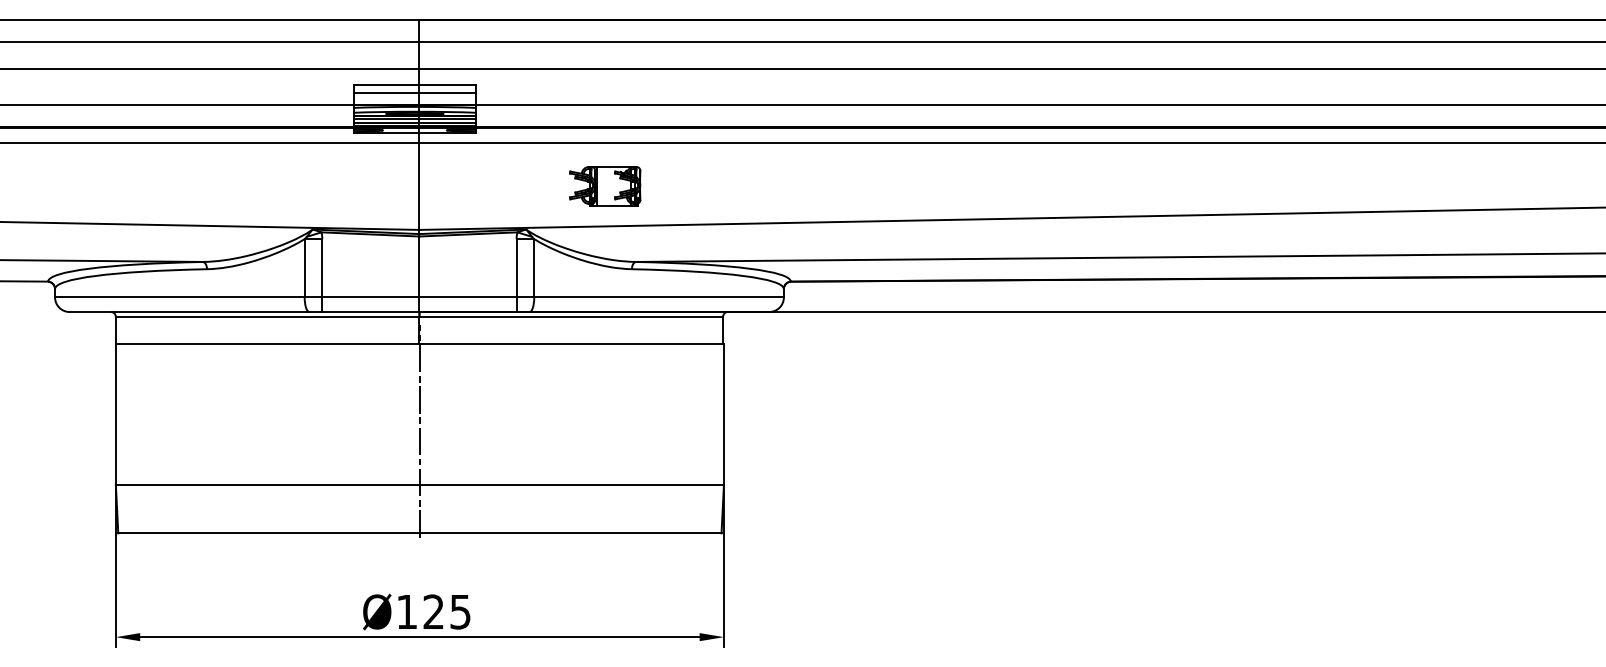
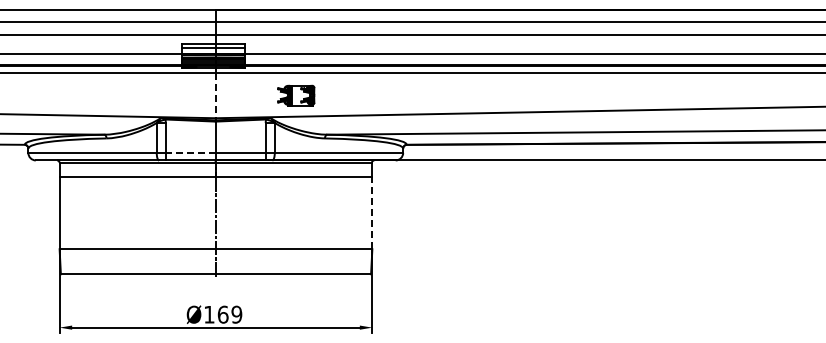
part: (605, 185) -> (296, 95), moved
line: (418, 187) -> (215, 96), solid -> dashed
line: (370, 296) -> (190, 152), solid -> dashed
line: (724, 413) -> (372, 212), solid -> dashed
text: (446, 611) -> (229, 314), Ø125 -> Ø169

